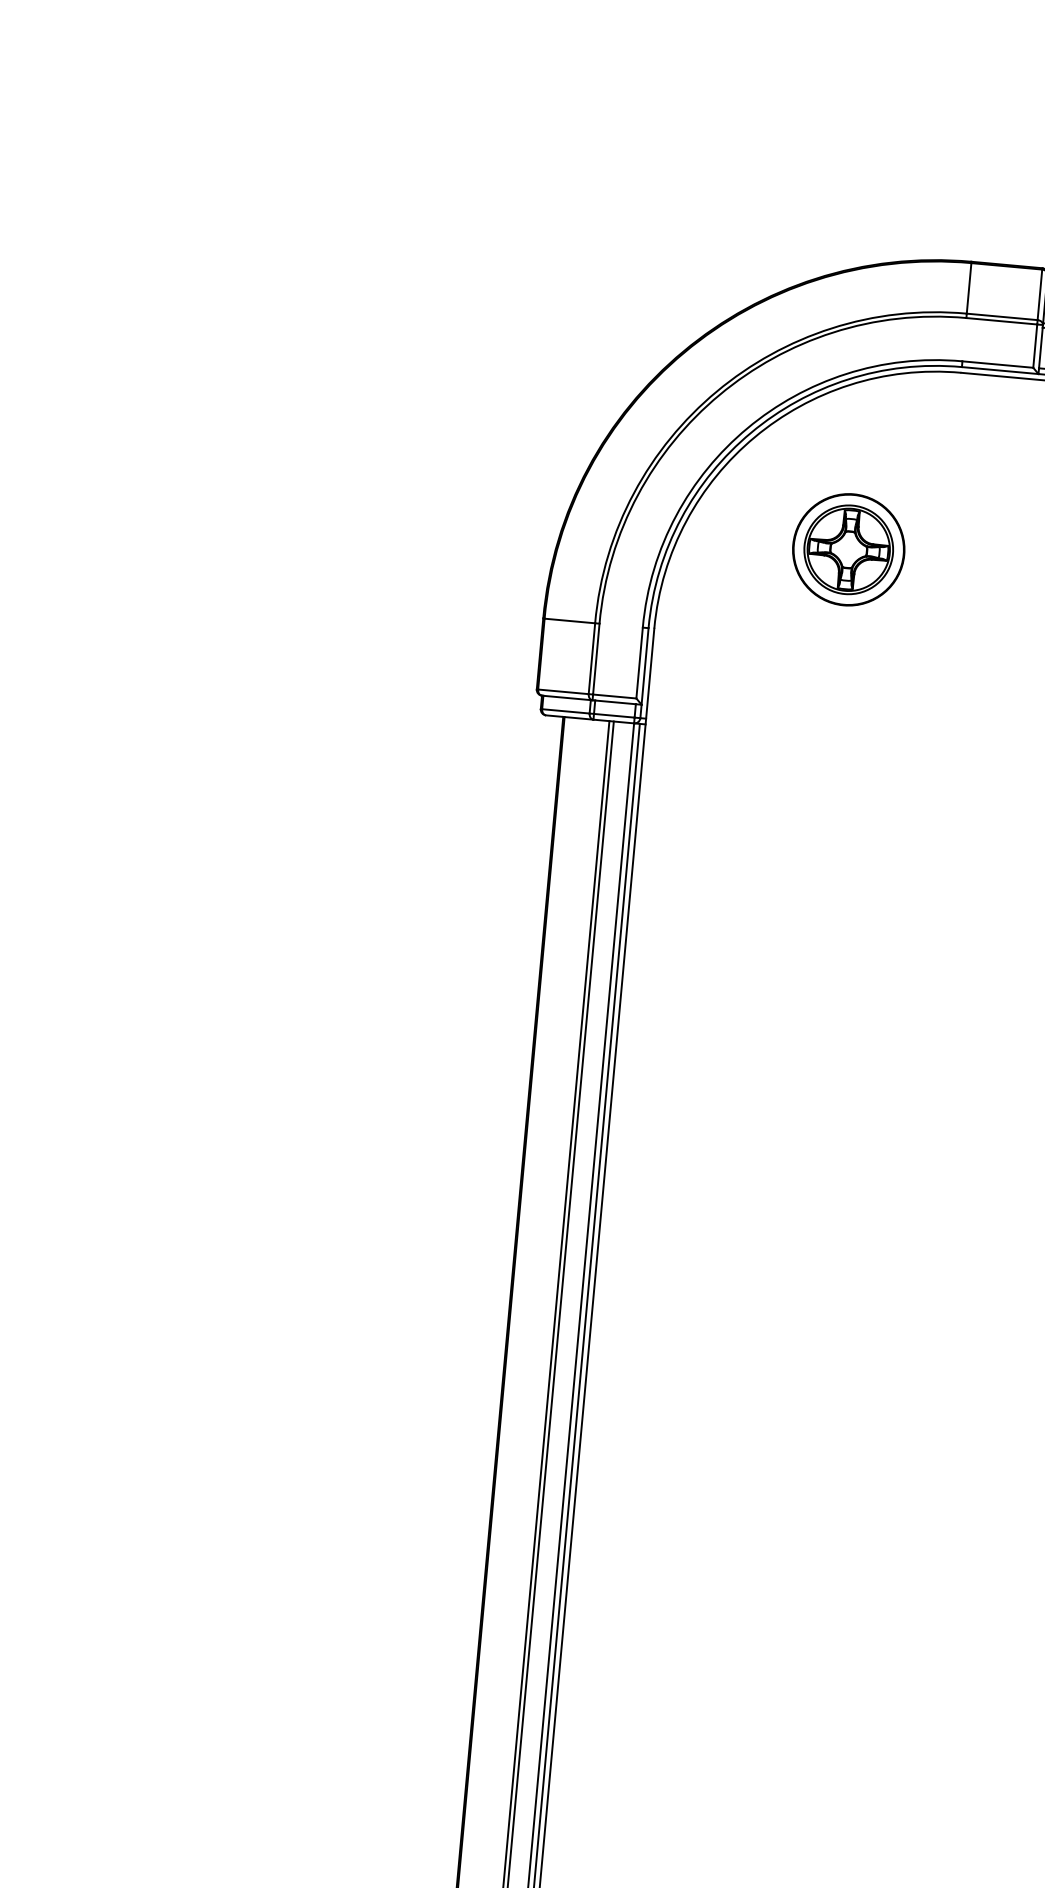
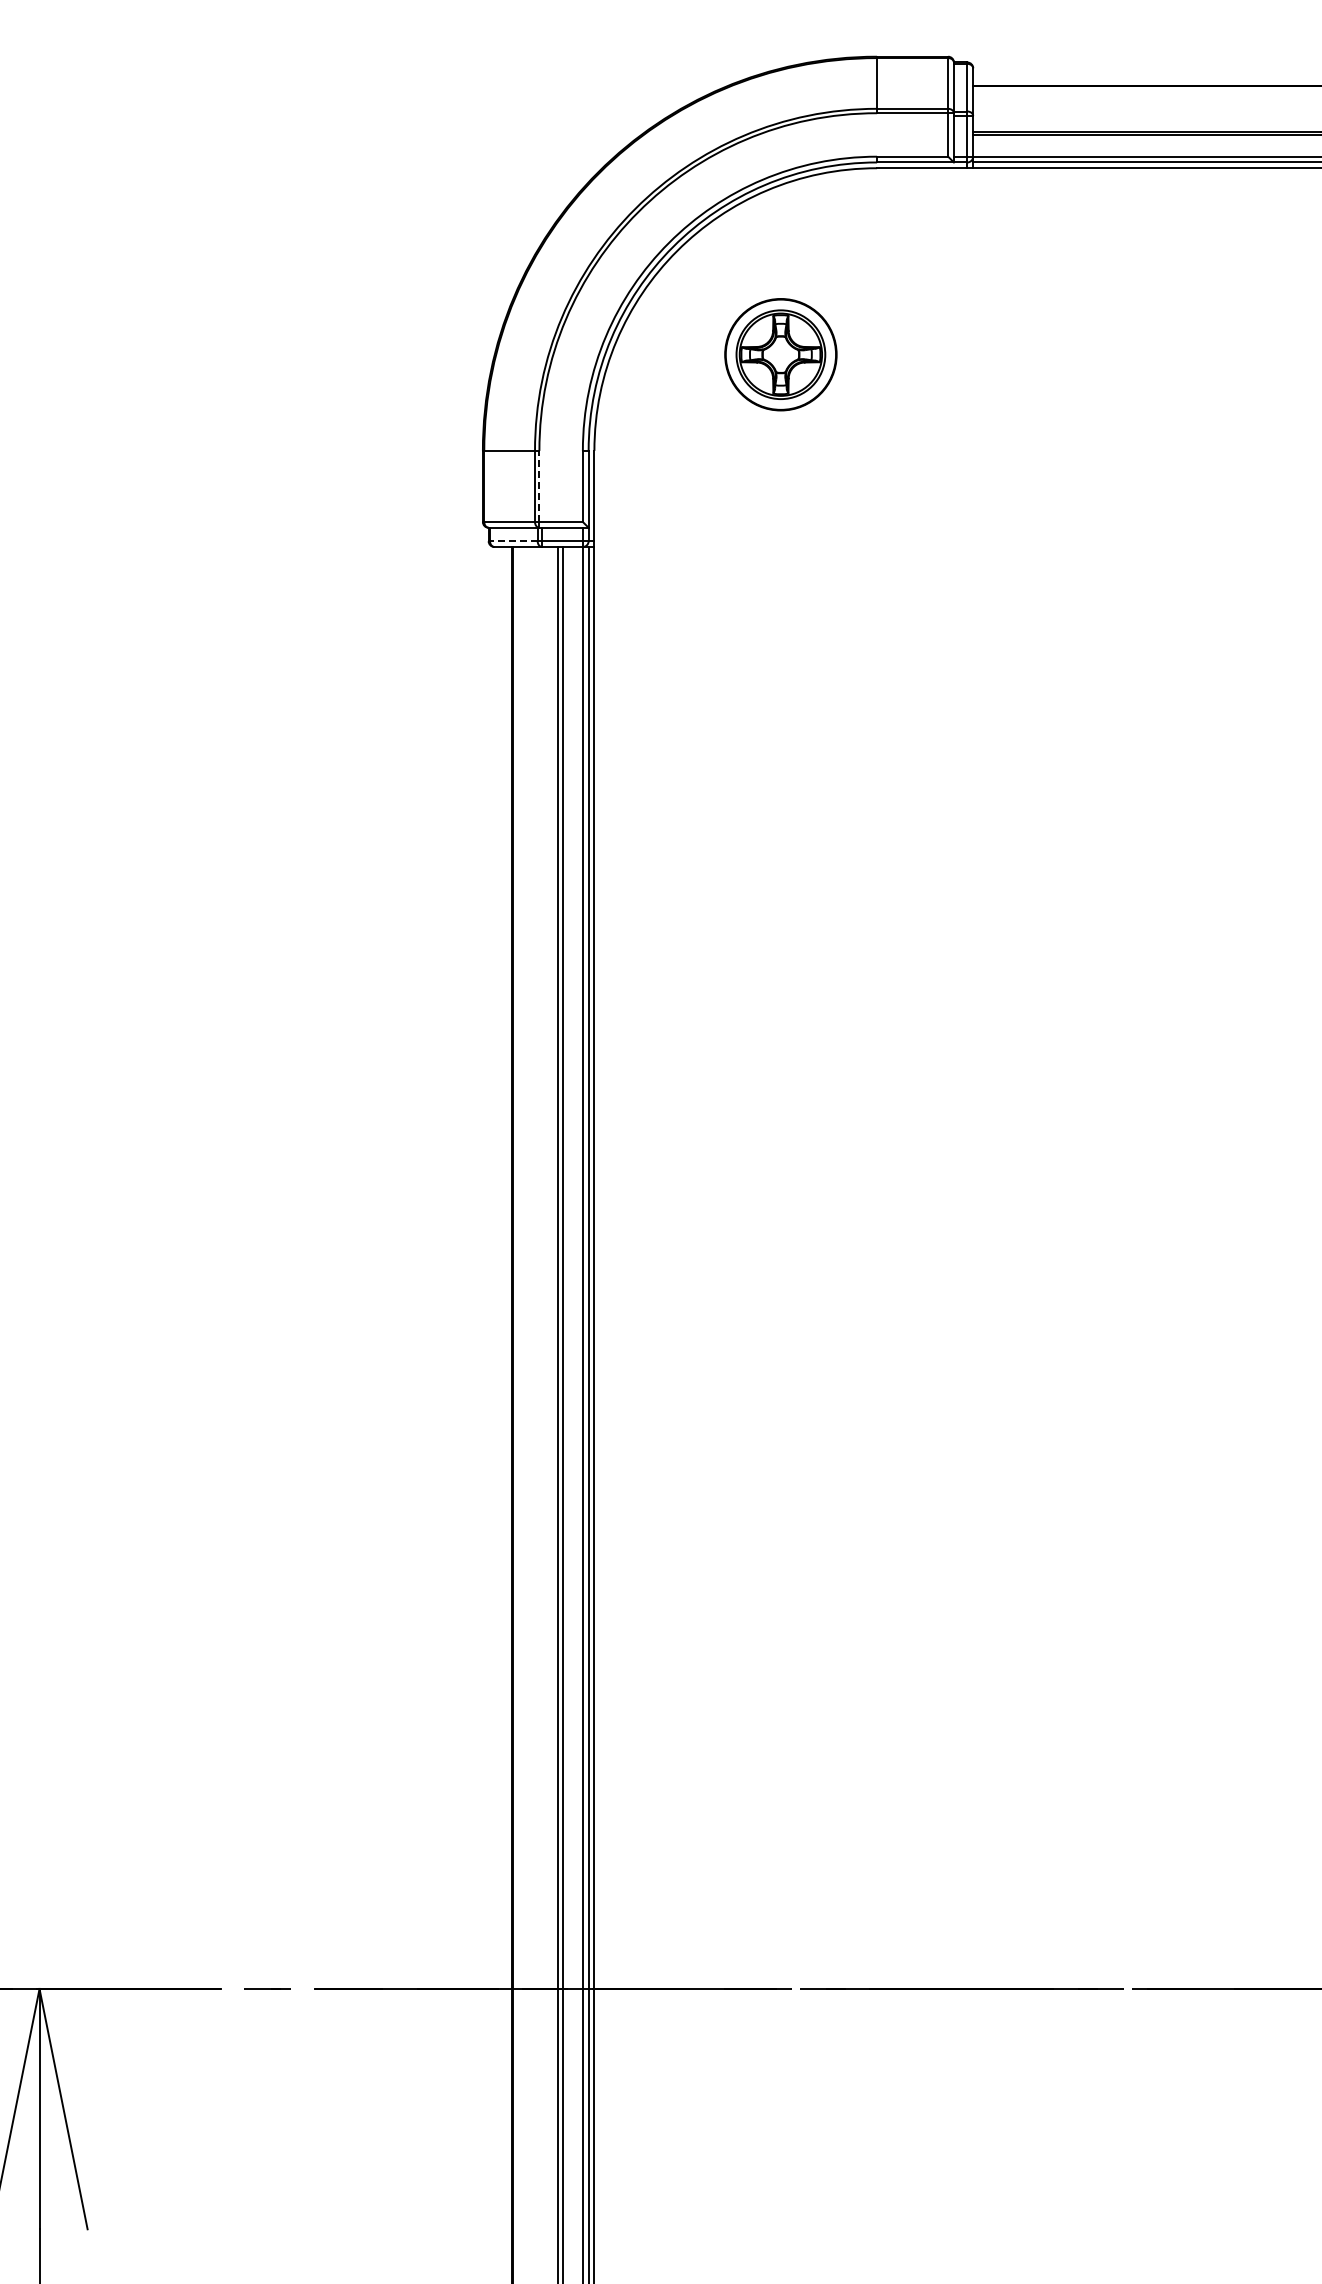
line: (596, 659) -> (539, 486), solid -> dashed
line: (565, 711) -> (513, 541), solid -> dashed

